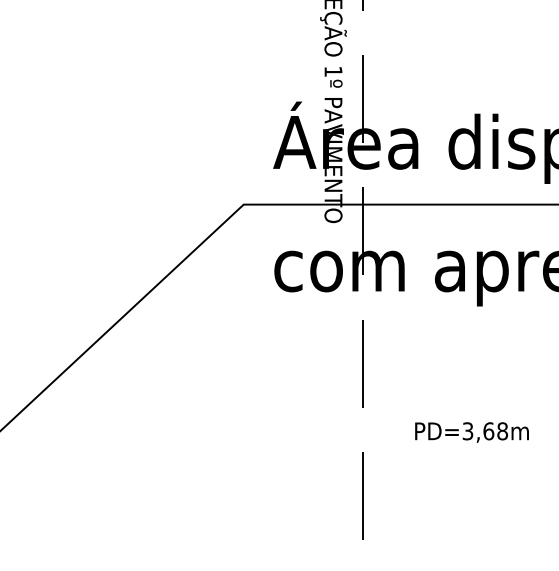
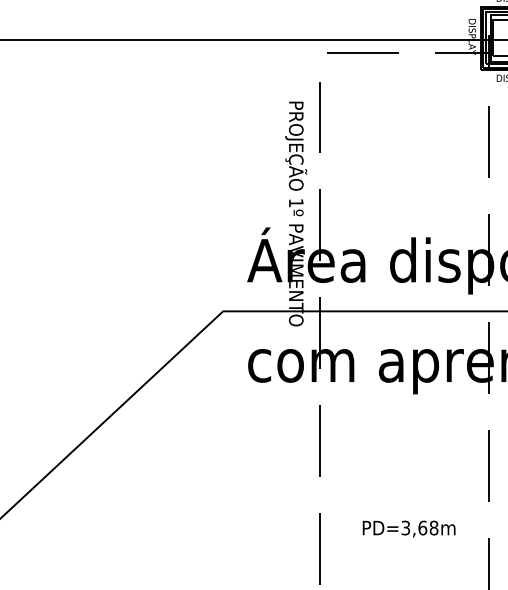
text: (471, 431) -> (408, 528), moved

